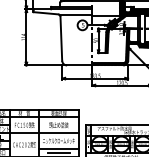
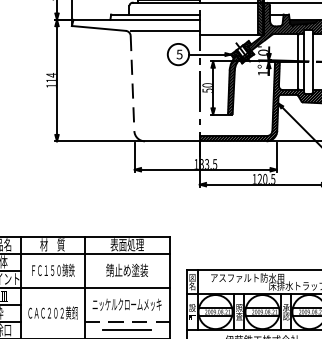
line: (61, 39) -> (132, 85), solid -> dashed
line: (58, 148) -> (126, 320), solid -> dashed

